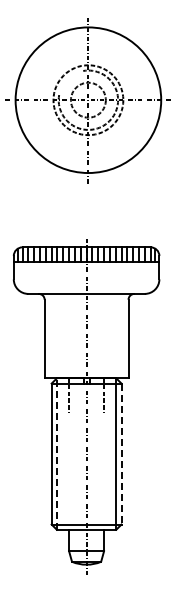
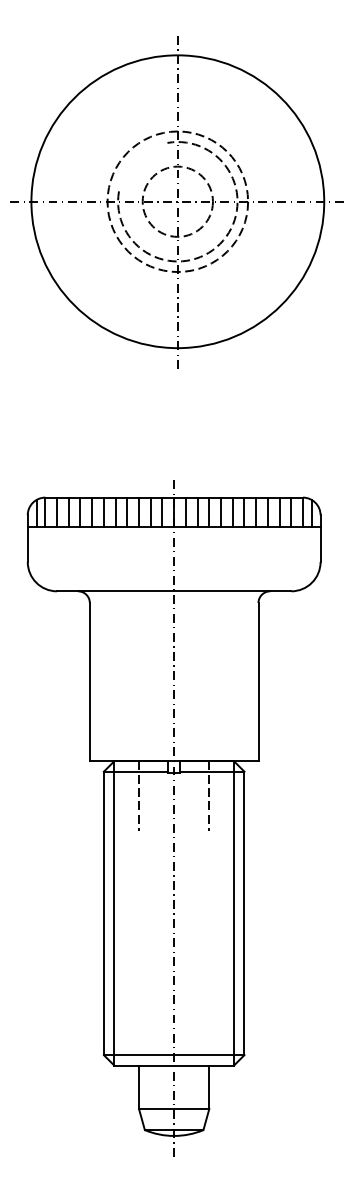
line: (56, 454) -> (113, 914), dashed -> solid
line: (121, 454) -> (244, 914), dashed -> solid

